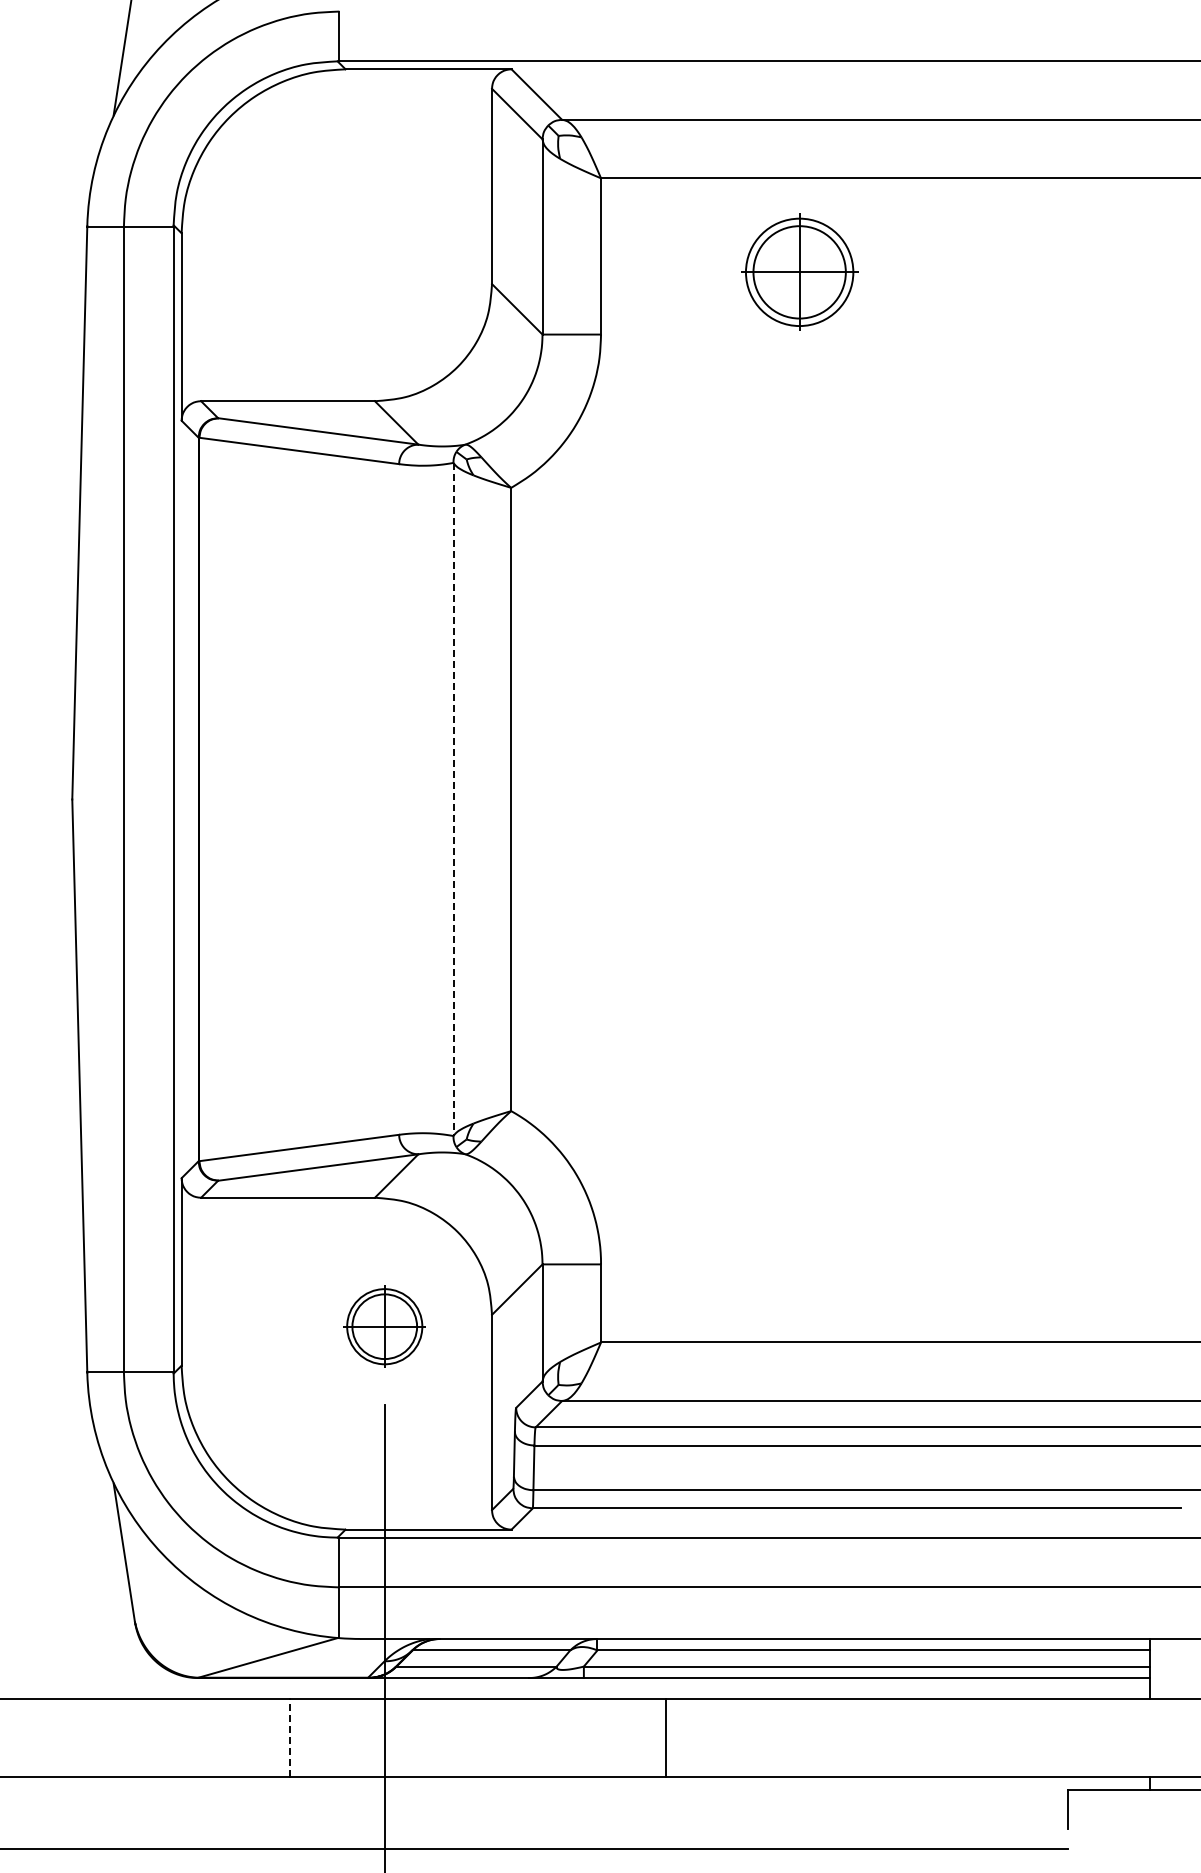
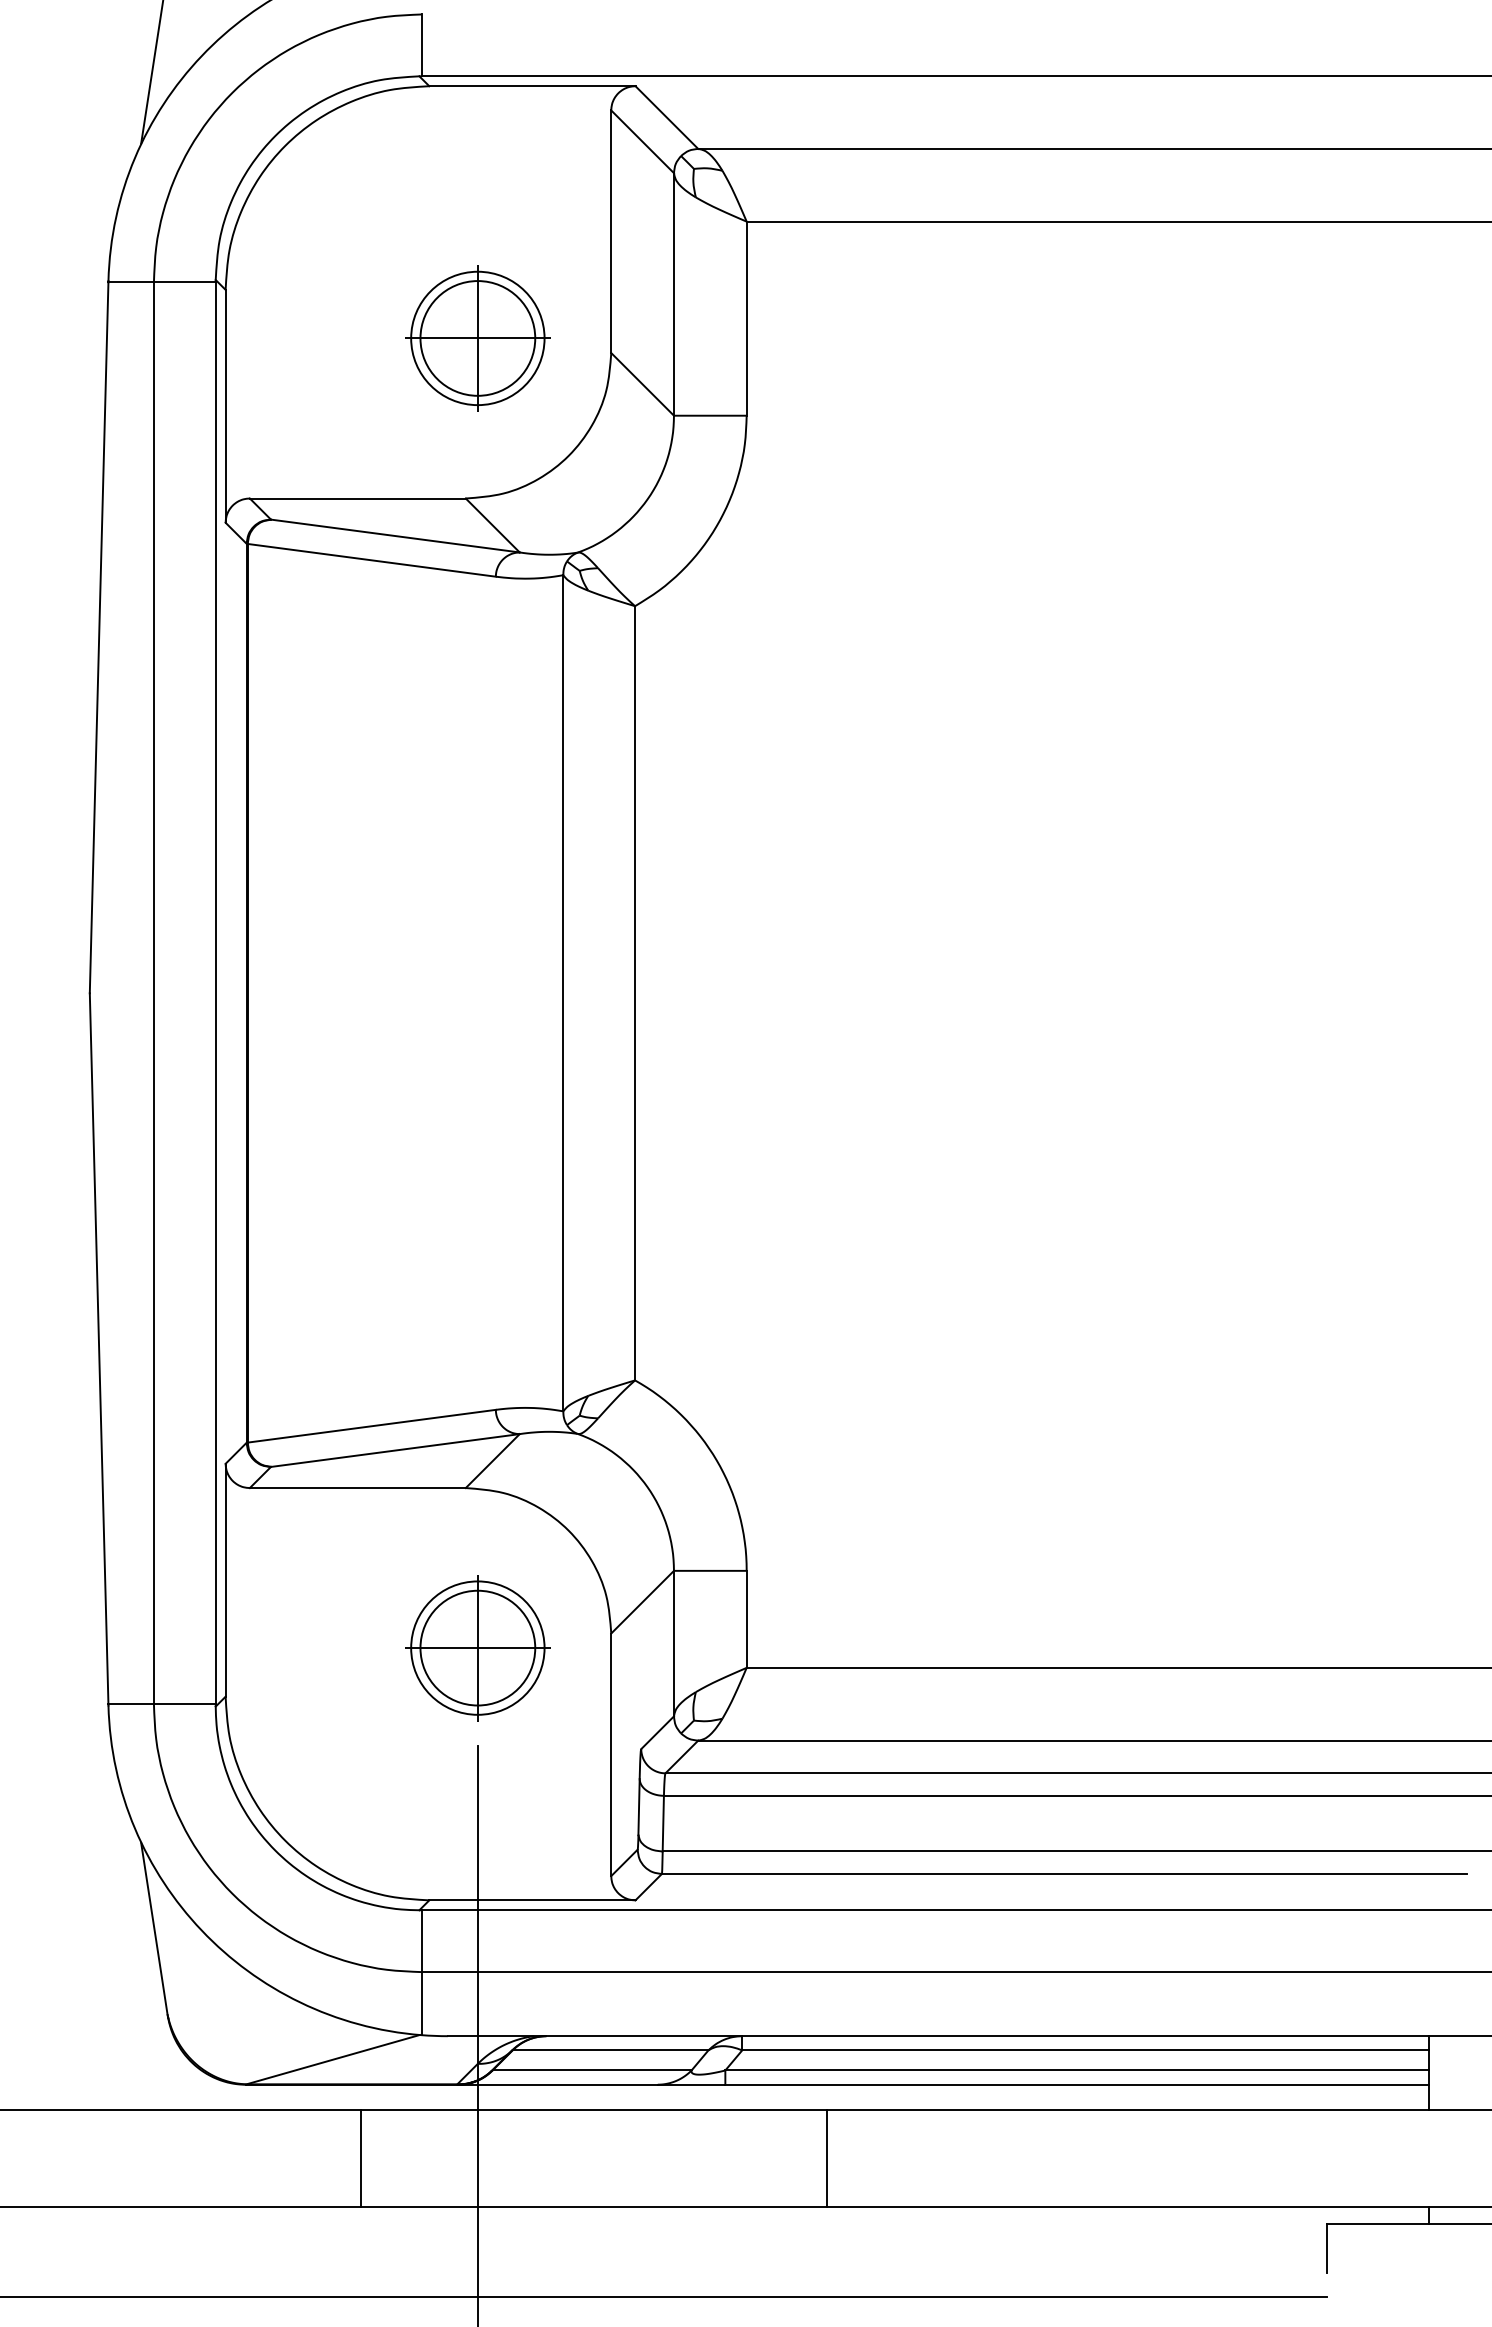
part: (799, 271) -> (477, 337), moved
line: (453, 799) -> (563, 993), dashed -> solid
part: (384, 1326) -> (477, 1647), size x1.43
line: (290, 1737) -> (360, 2158), dashed -> solid

